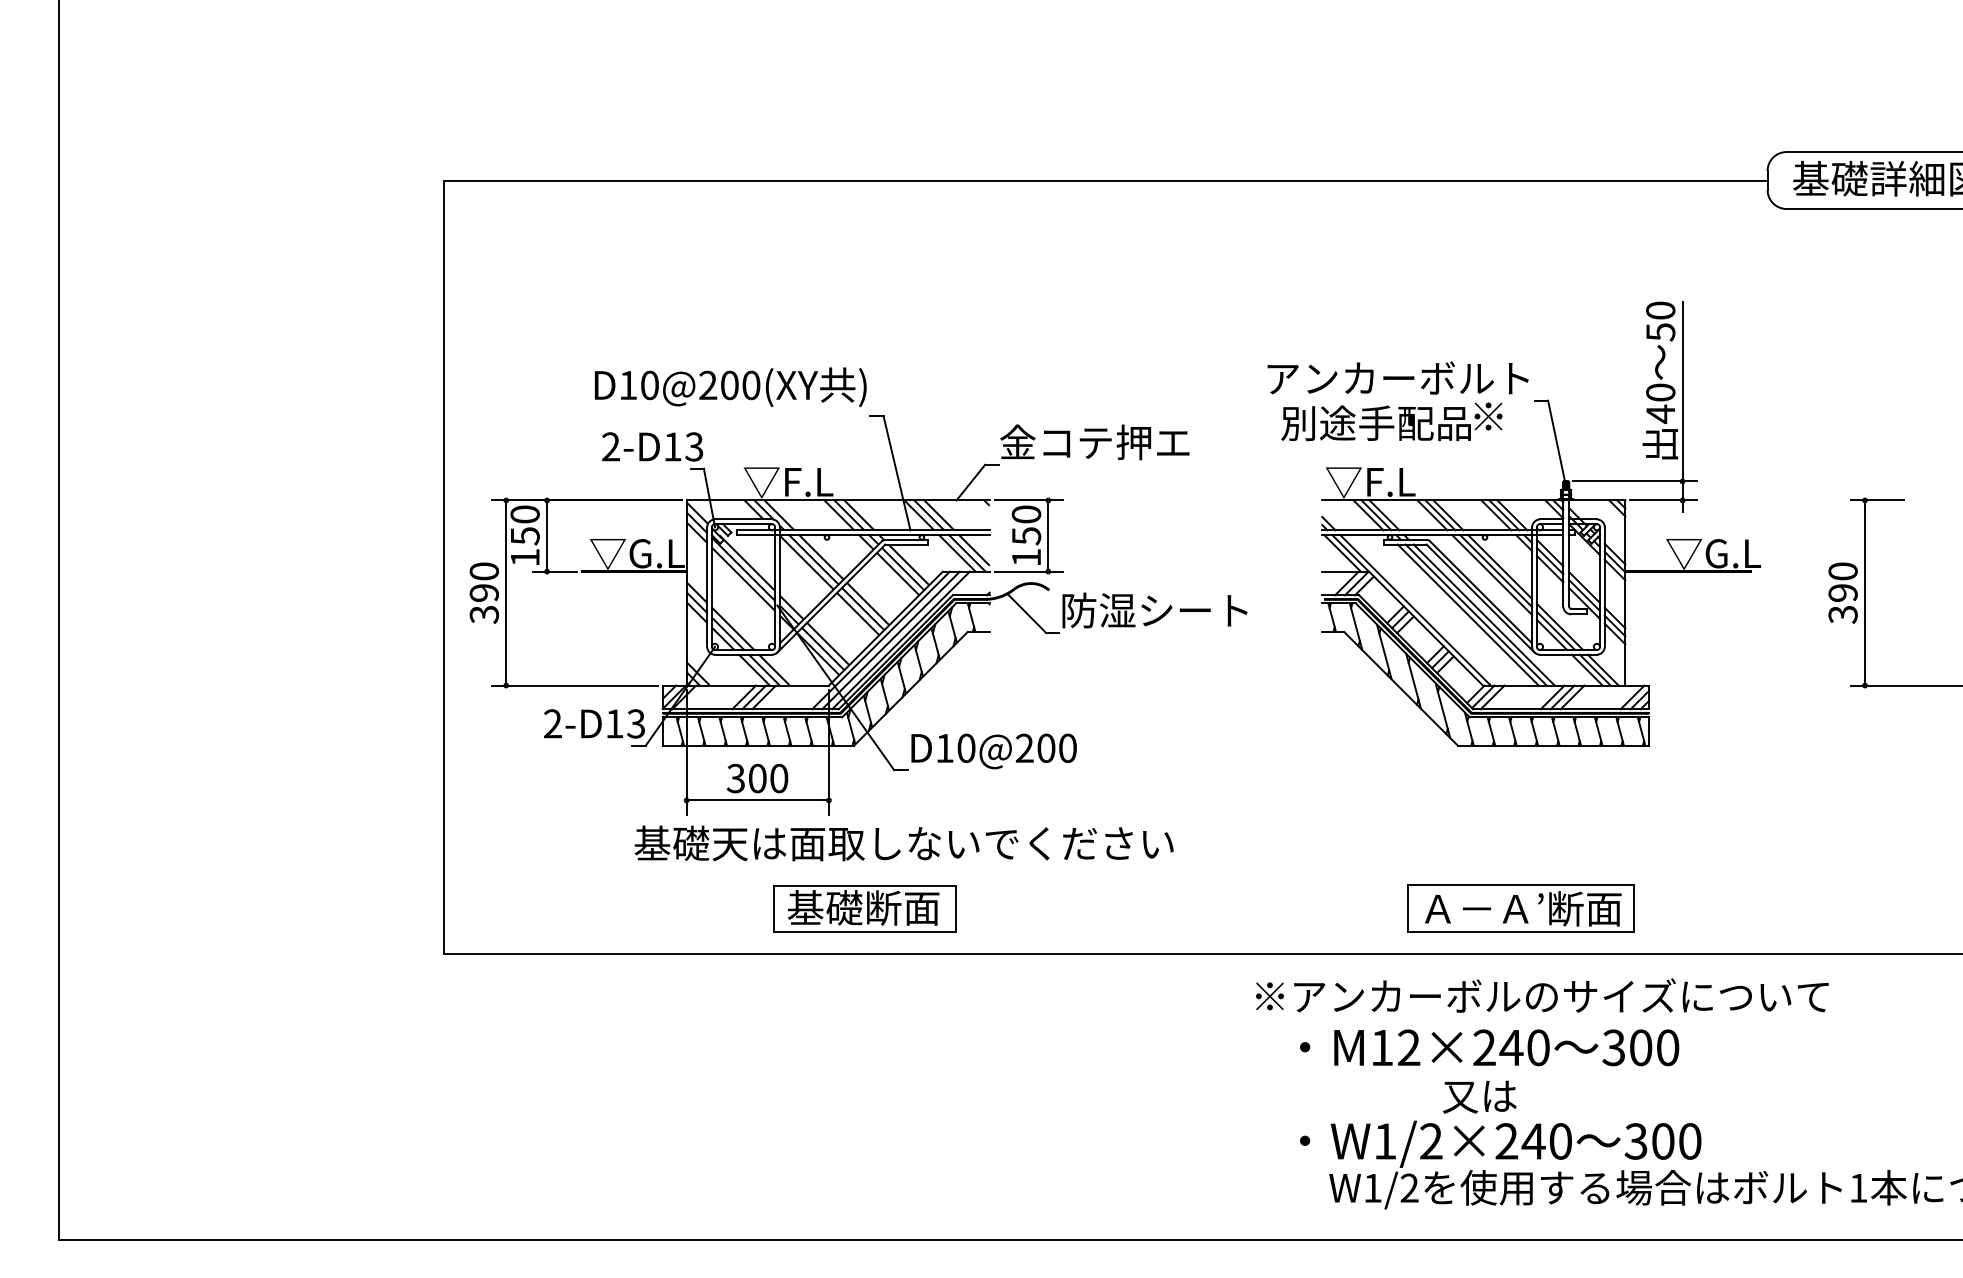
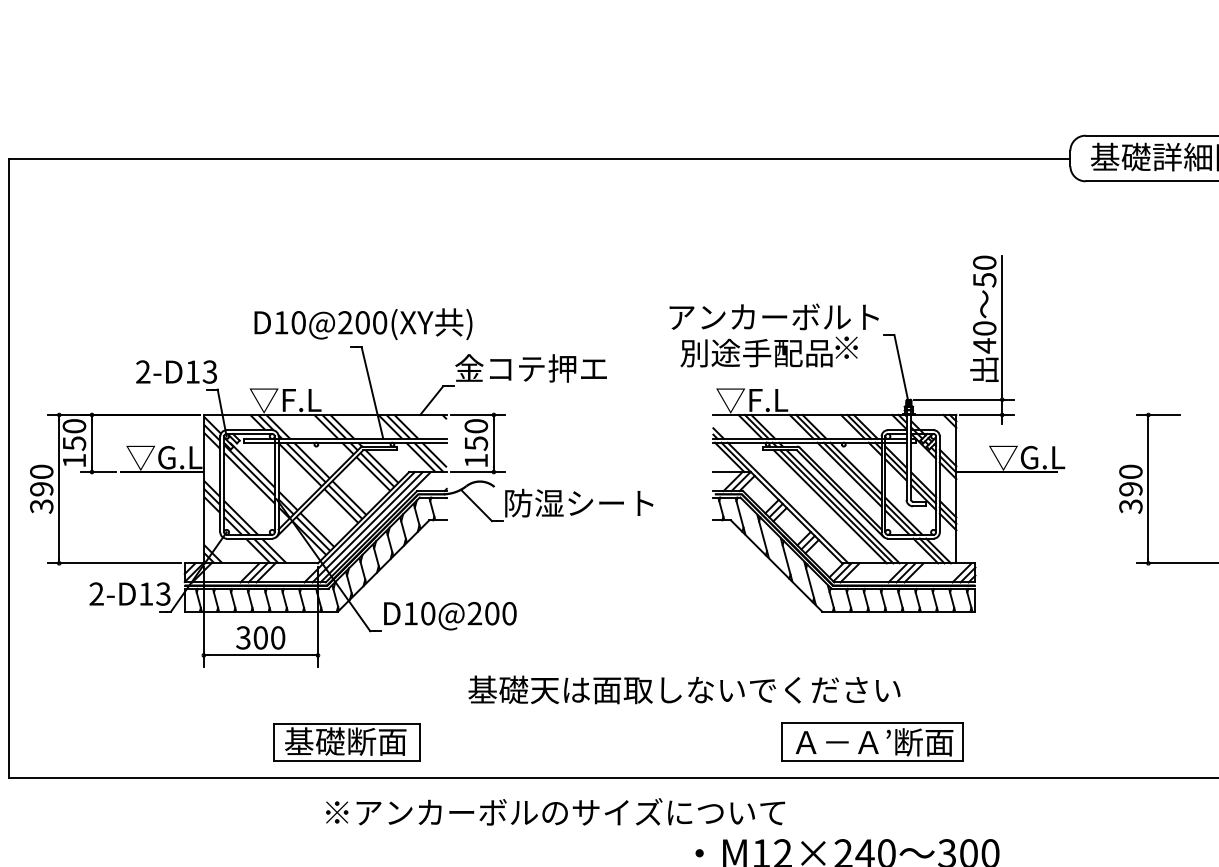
text: (730, 387) -> (363, 324), moved
text: (903, 843) -> (683, 689), moved
text: (1542, 995) -> (555, 811), moved

